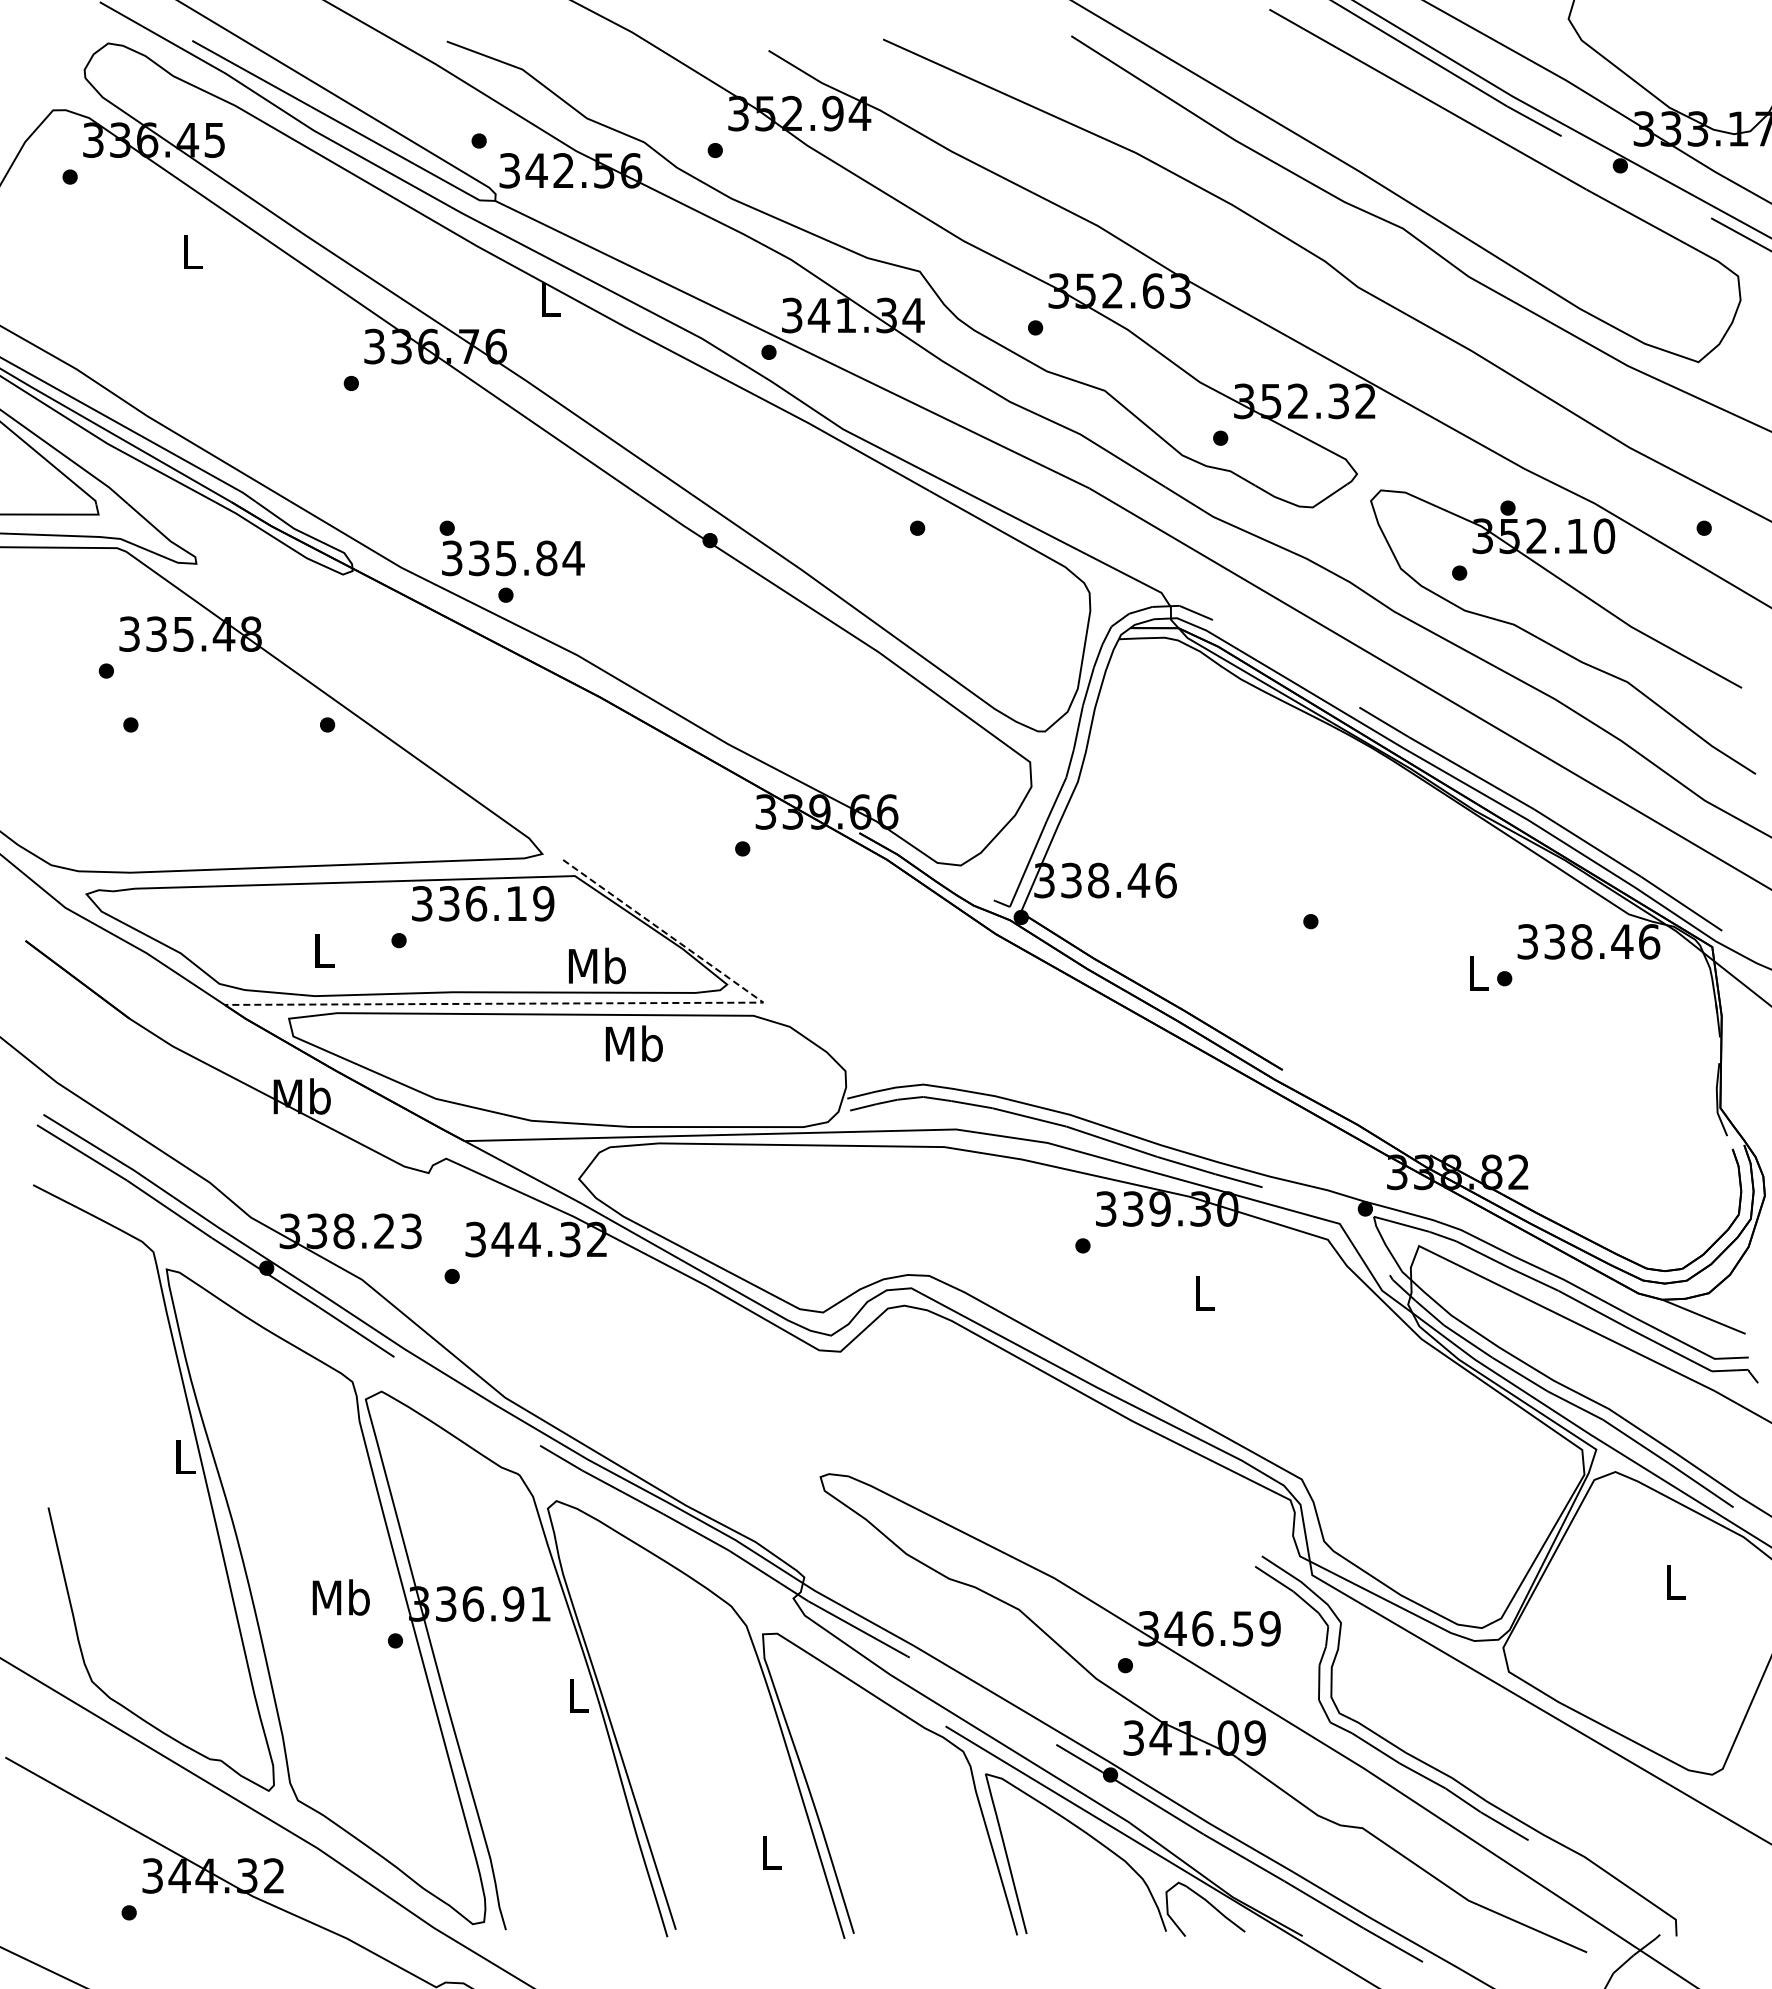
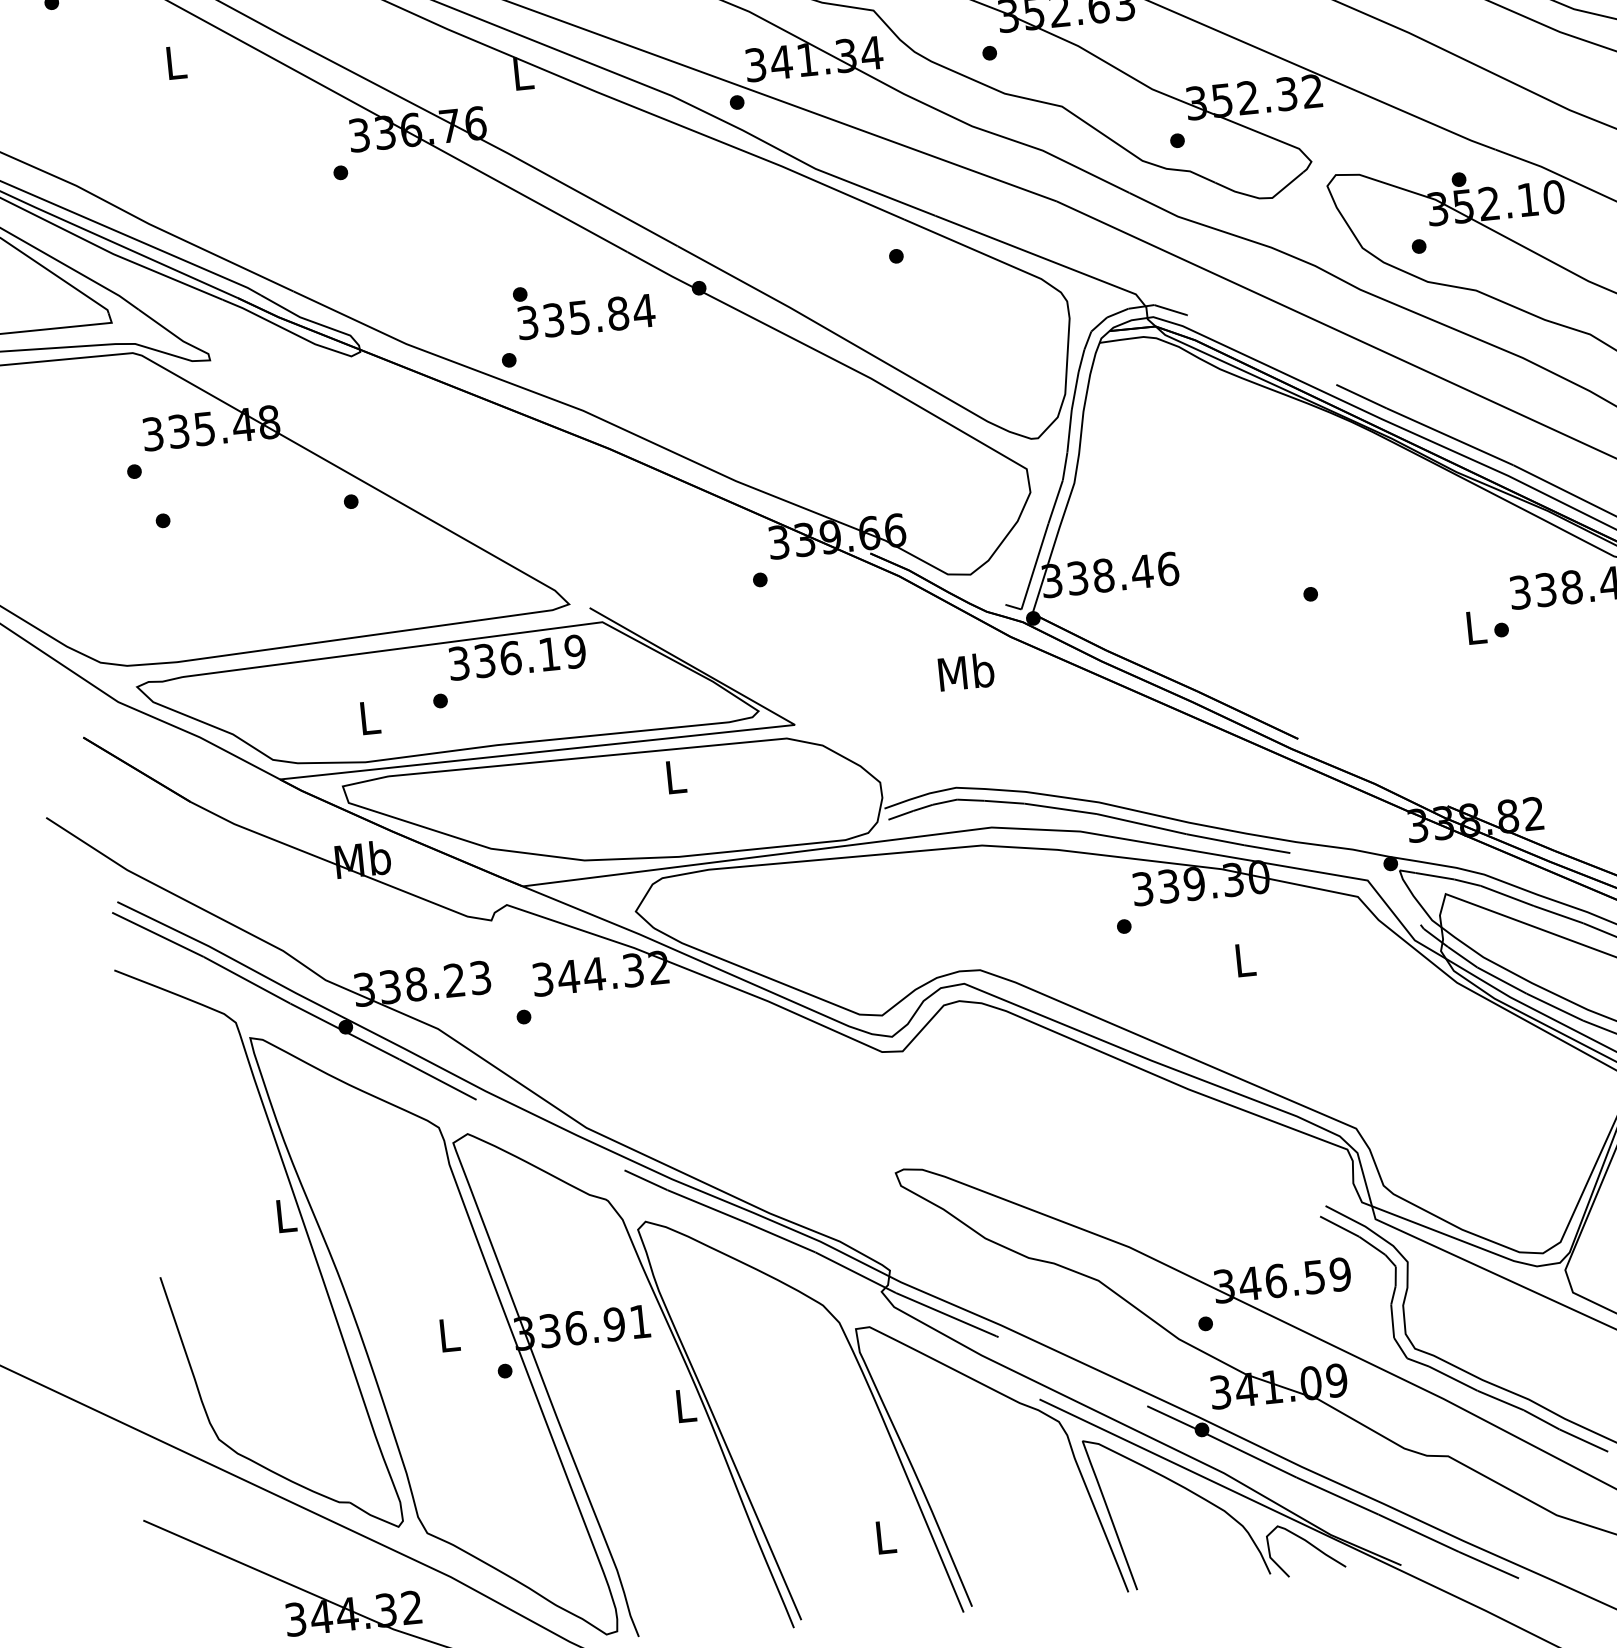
text: (511, 548) -> (583, 307), moved
text: (597, 965) -> (966, 671), moved
line: (617, 1003) -> (655, 739), dashed -> solid
text: (633, 1043) -> (674, 776), Mb -> L
text: (340, 1597) -> (448, 1334), Mb -> L

